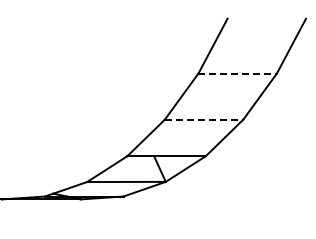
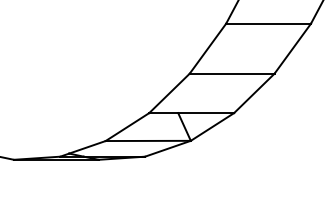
line: (238, 73) -> (269, 23), dashed -> solid
line: (204, 119) -> (232, 73), dashed -> solid

